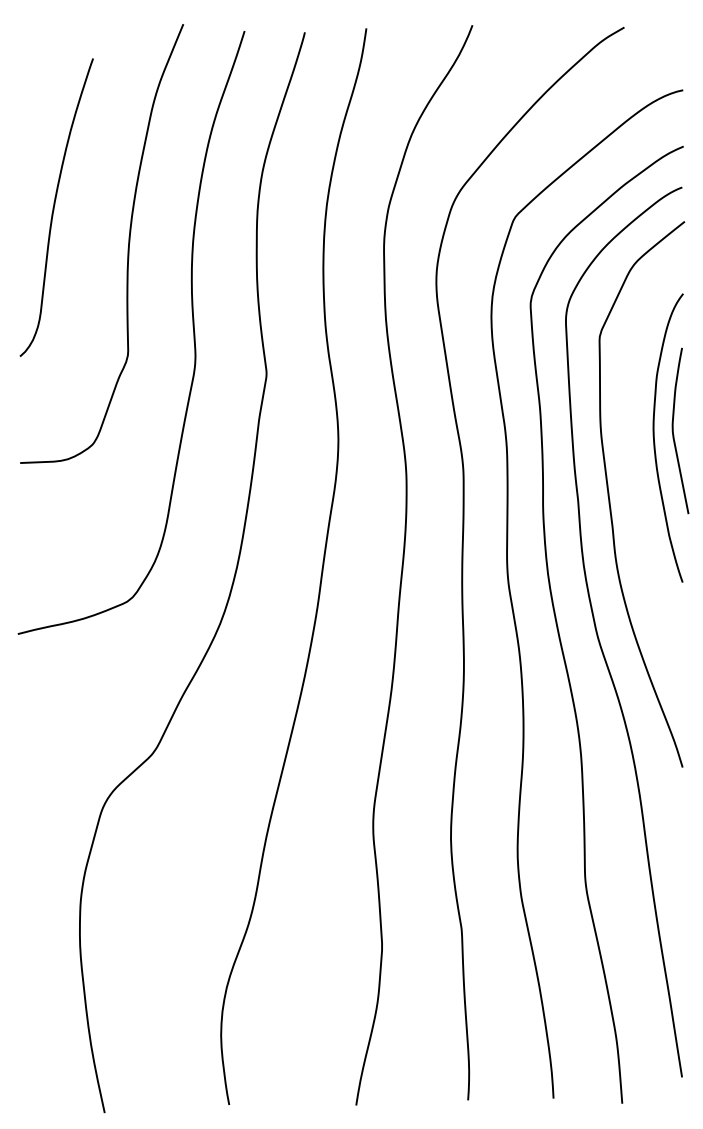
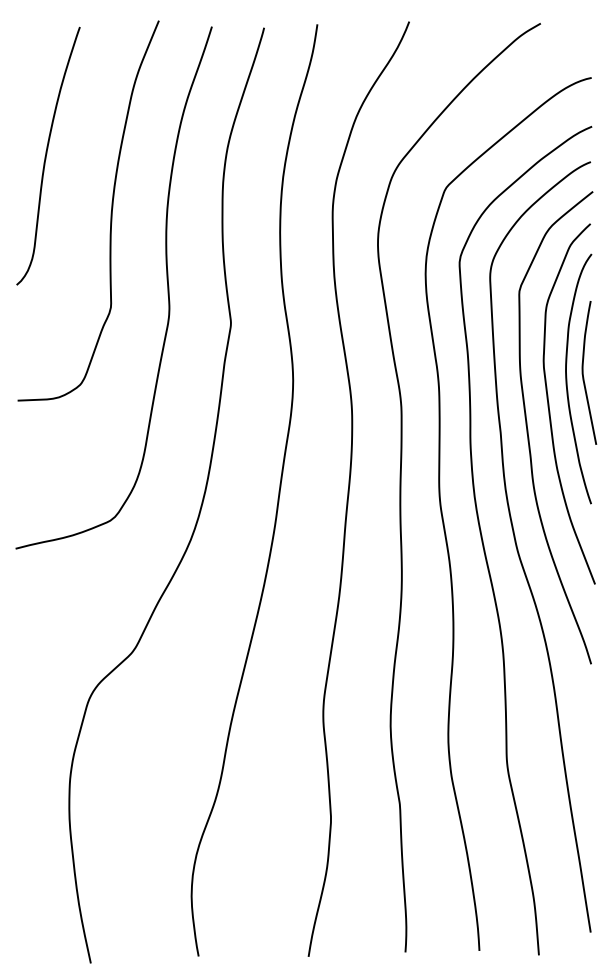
curve: (54, 207) -> (46, 156), moved
curve: (634, 467) -> (549, 404), added

